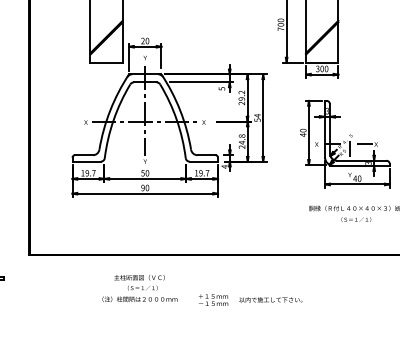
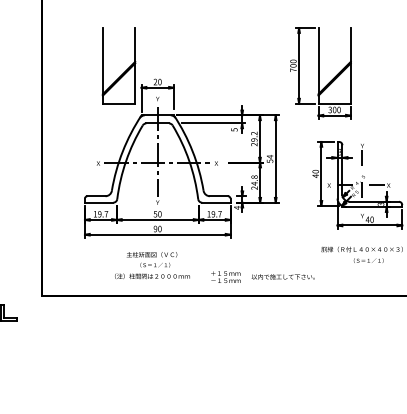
line: (350, 113) -> (362, 154), added
text: (202, 290) -> (214, 267), moved

